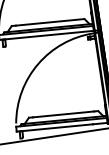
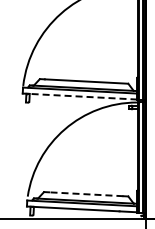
line: (49, 34) -> (83, 96), solid -> dashed
line: (63, 114) -> (85, 194), solid -> dashed

